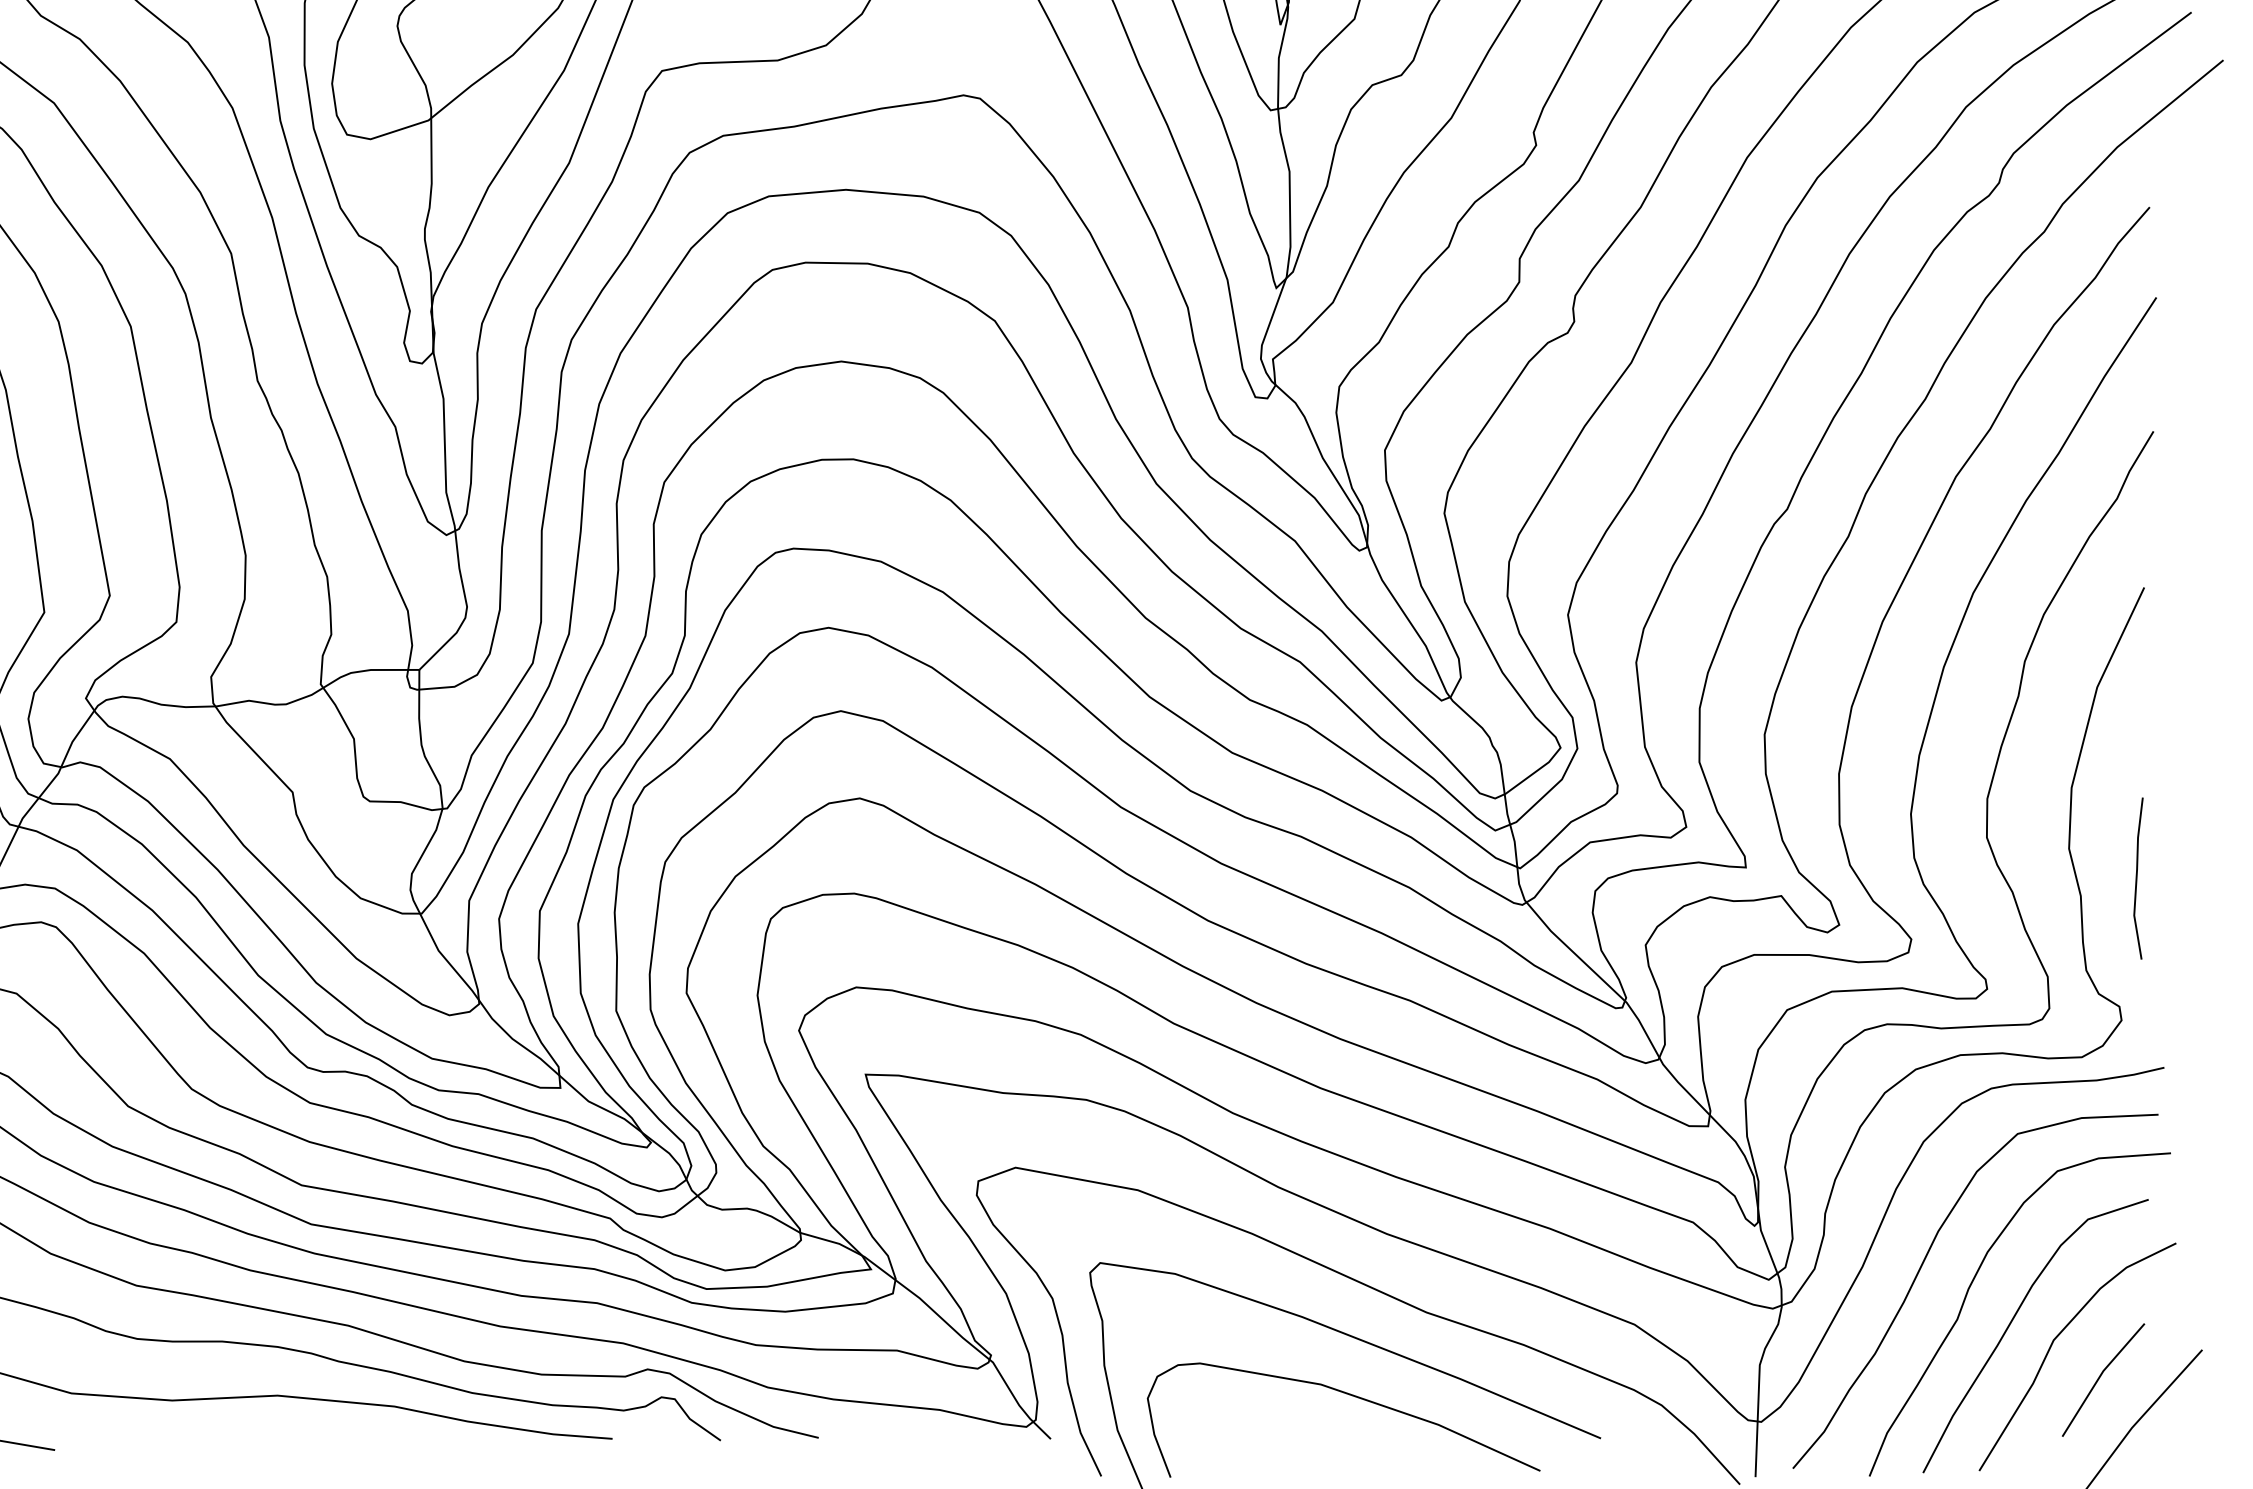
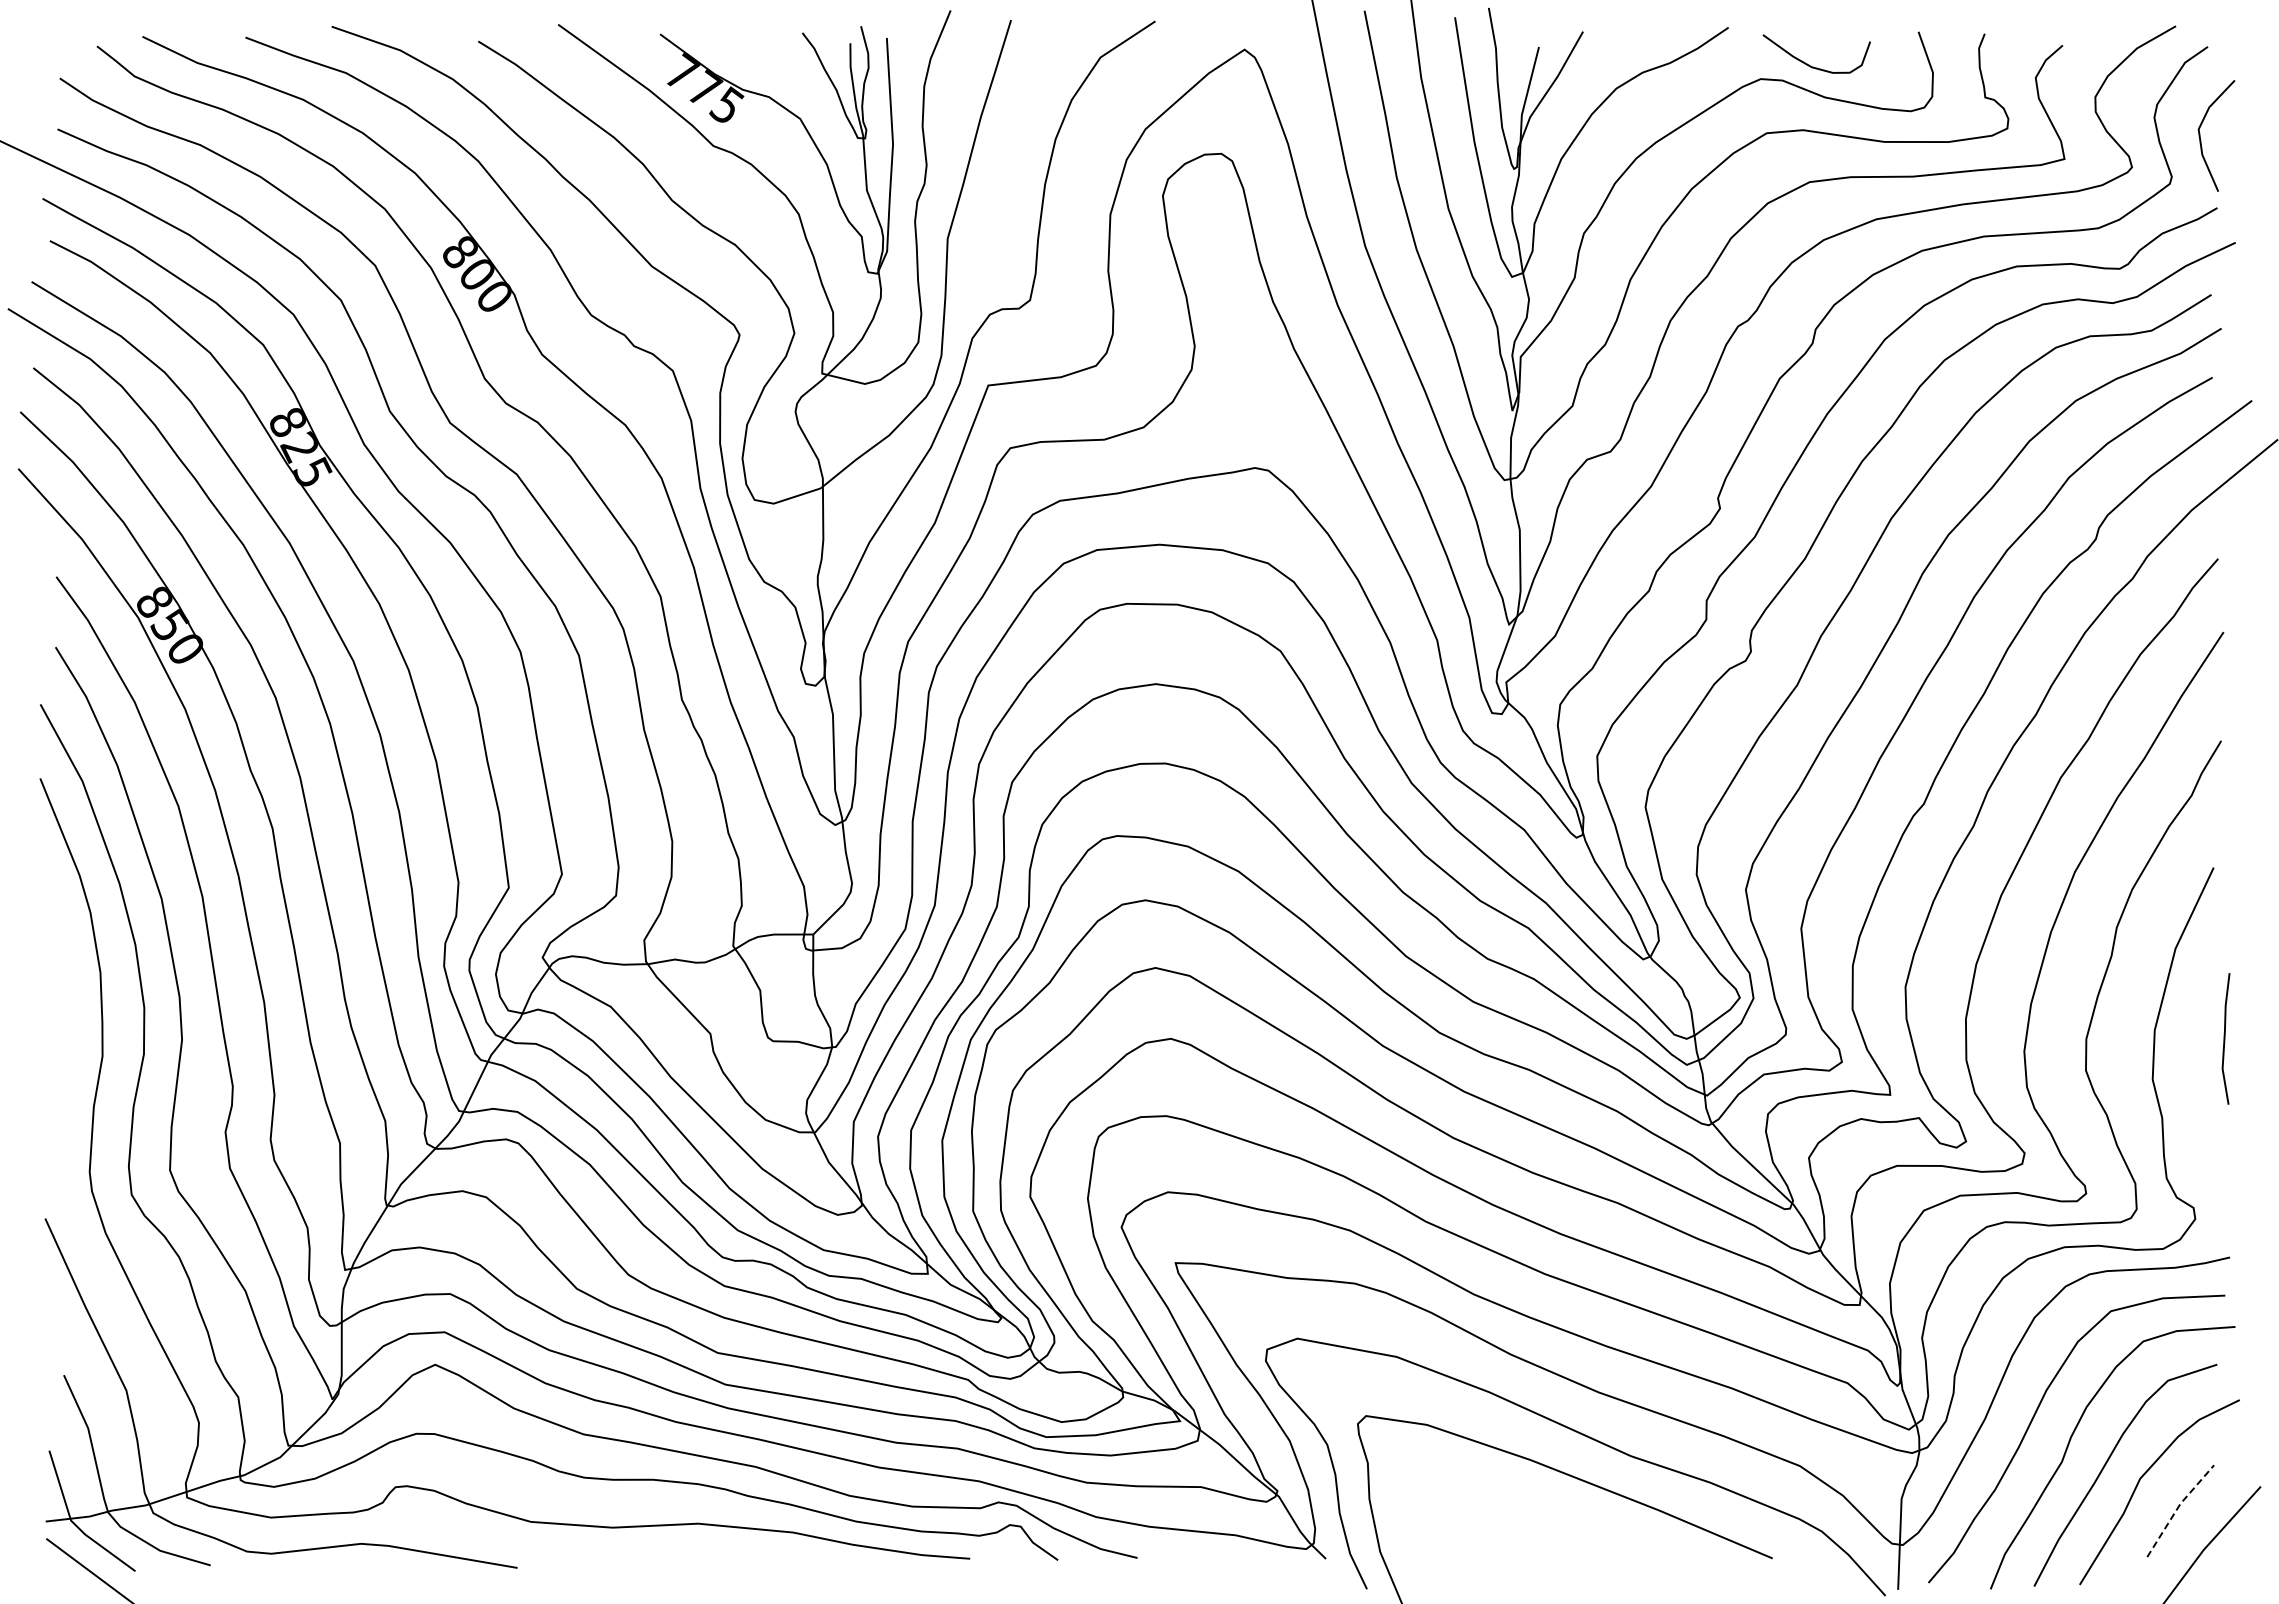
line: (2137, 878) -> (2225, 1038), moved
line: (2099, 1375) -> (2177, 1507), solid -> dashed
curve: (1351, 1396) -> (1570, 1524), removed

